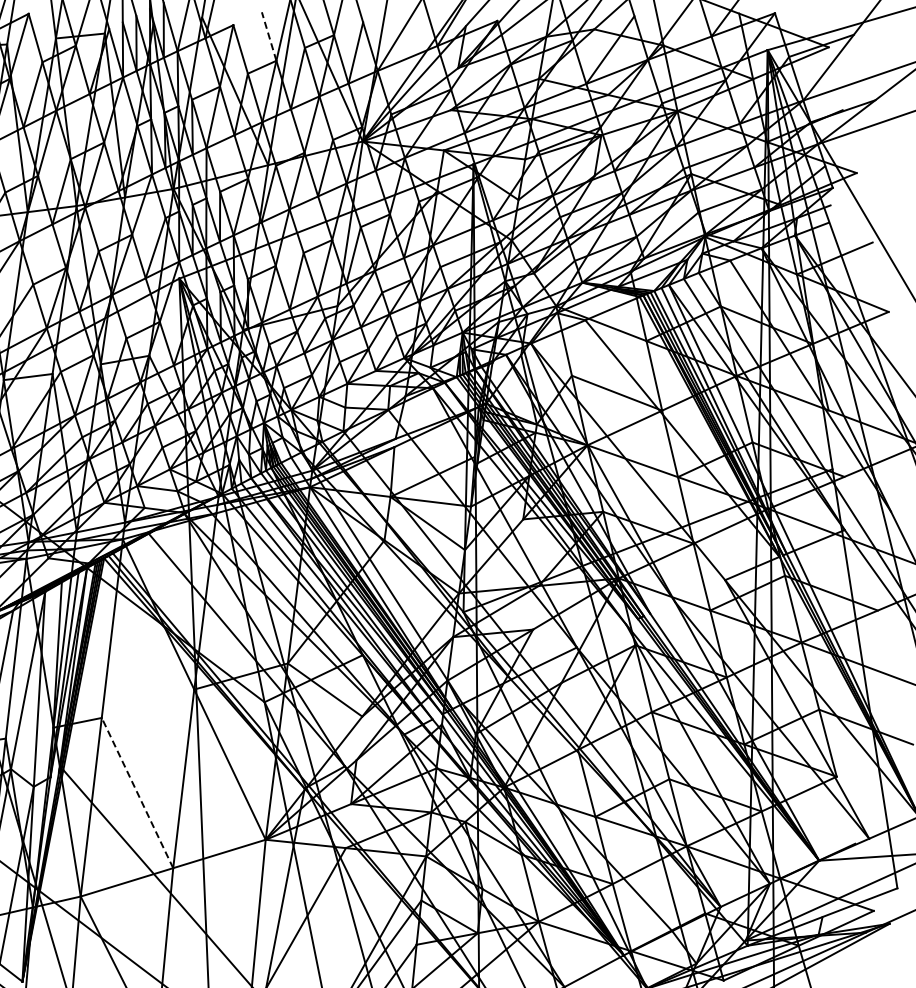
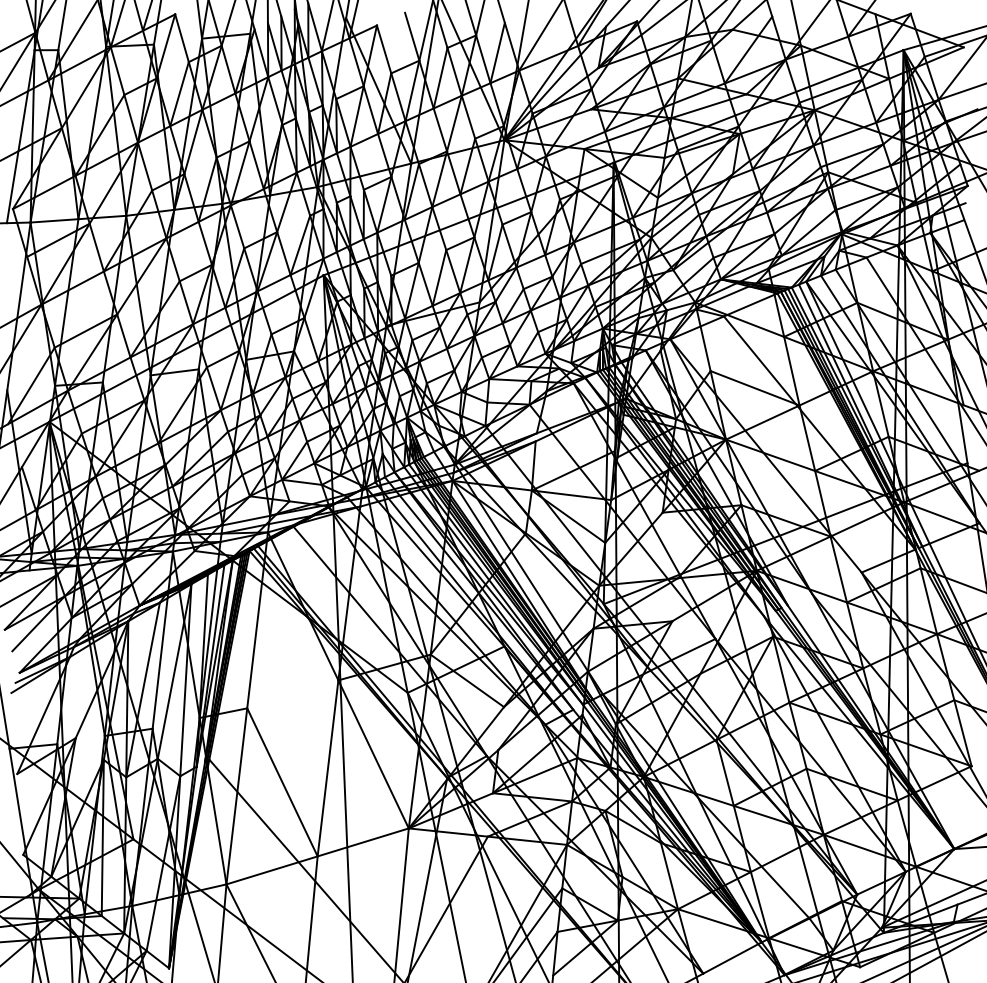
line: (269, 36) -> (412, 36), dashed -> solid
line: (137, 793) -> (282, 782), dashed -> solid

